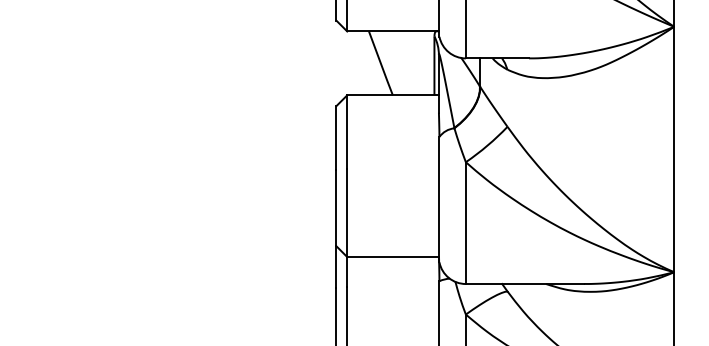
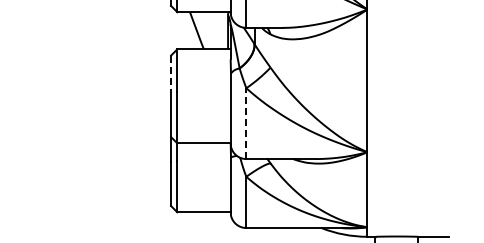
line: (337, 138) -> (171, 74), solid -> dashed
line: (466, 222) -> (246, 123), solid -> dashed

